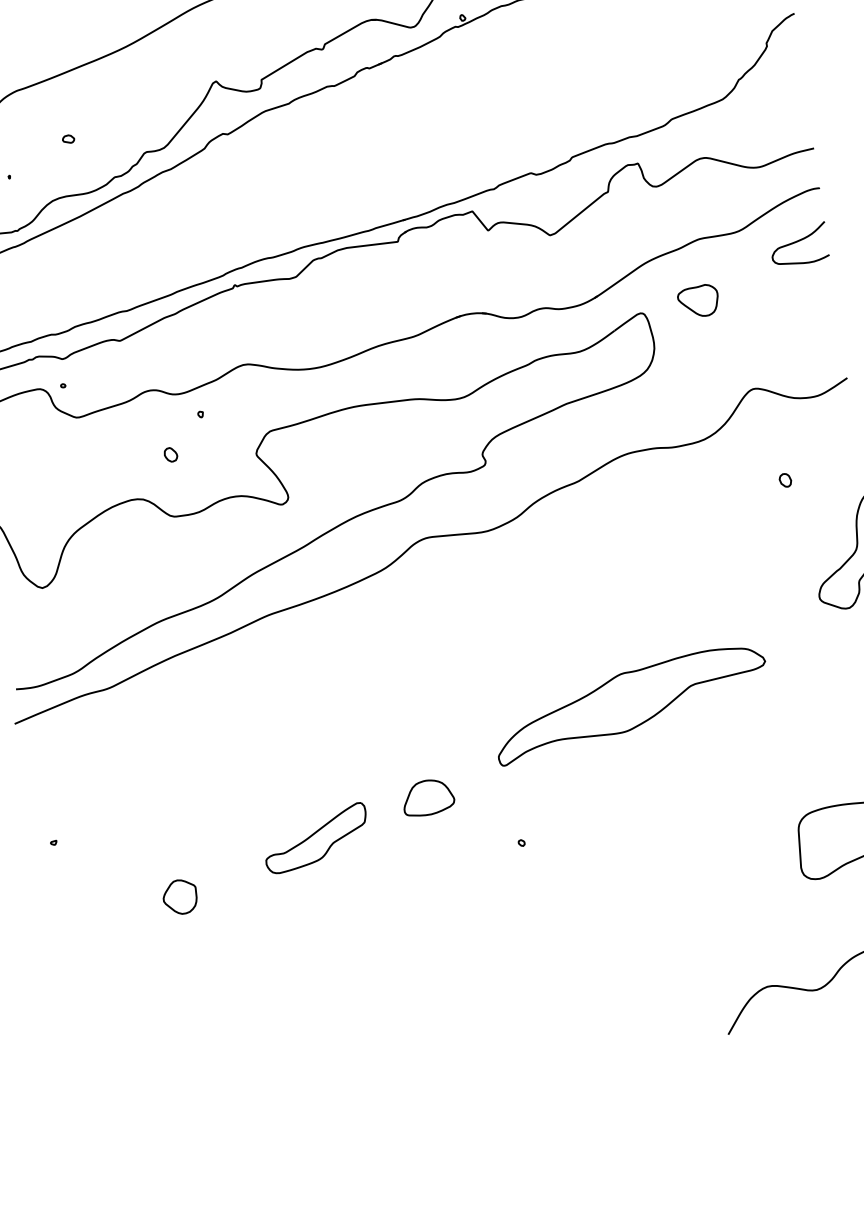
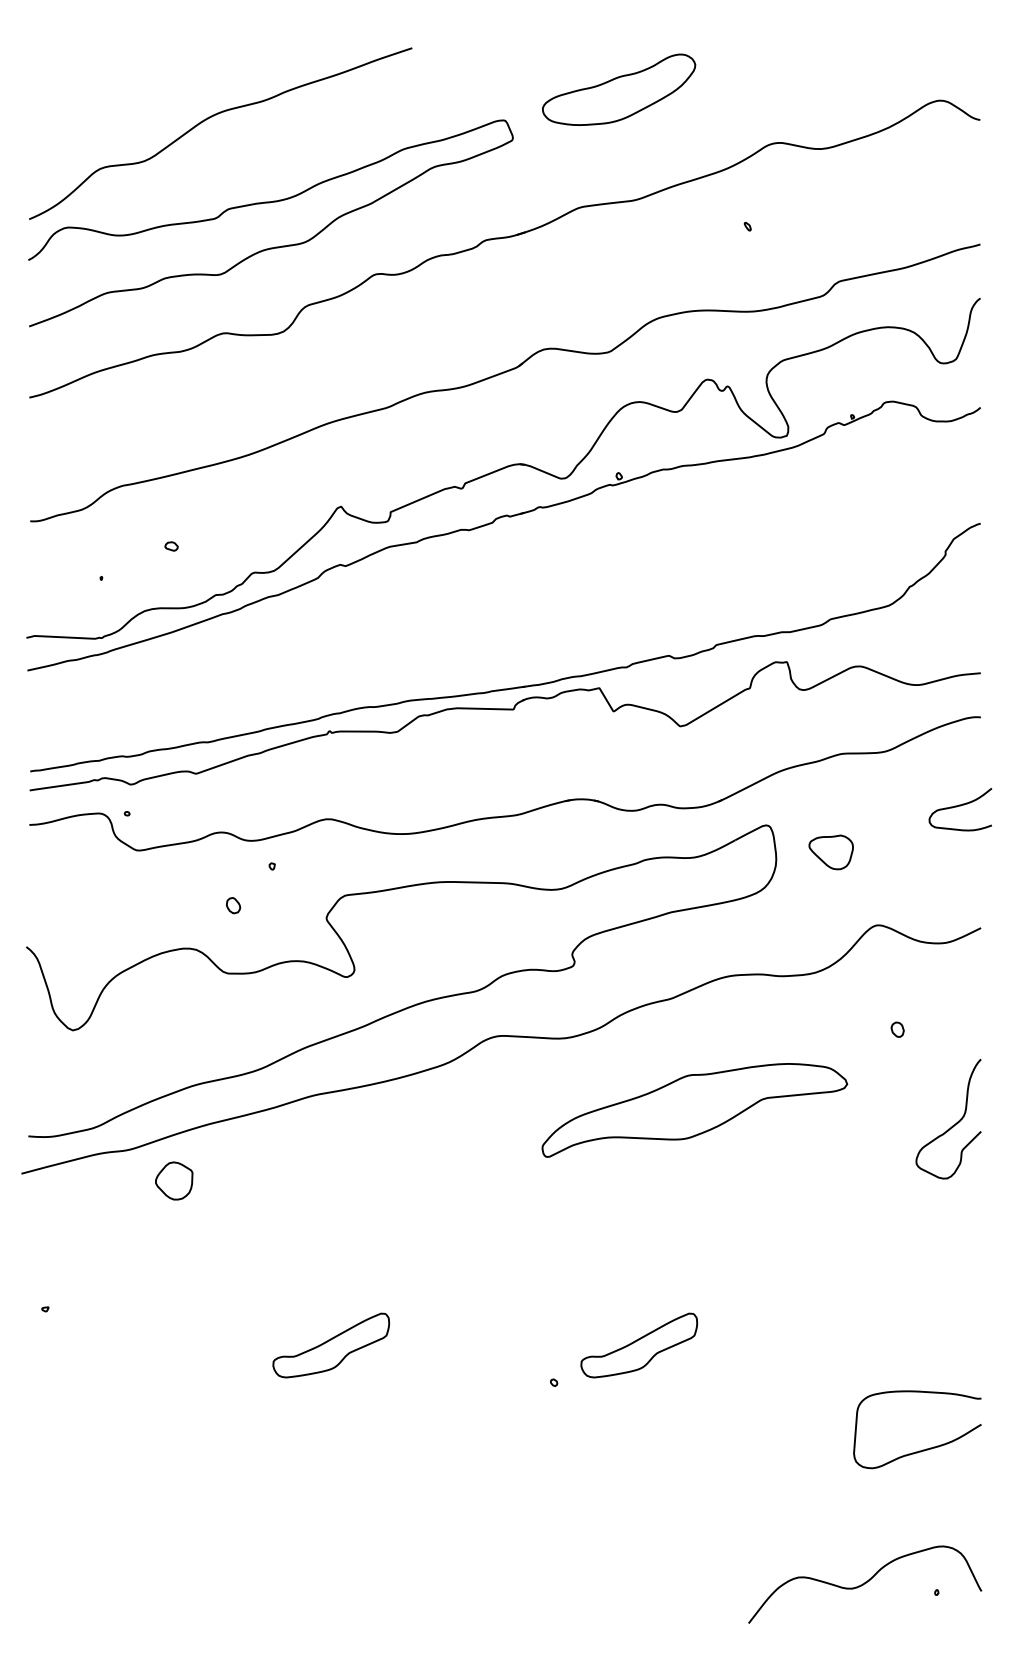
curve: (798, 241) -> (960, 806), moved
part: (697, 301) -> (830, 852), moved
part: (630, 704) -> (694, 1110), moved
part: (428, 797) -> (459, 1318), removed
part: (593, 798) -> (639, 1345), added
part: (180, 896) -> (174, 1180), moved

